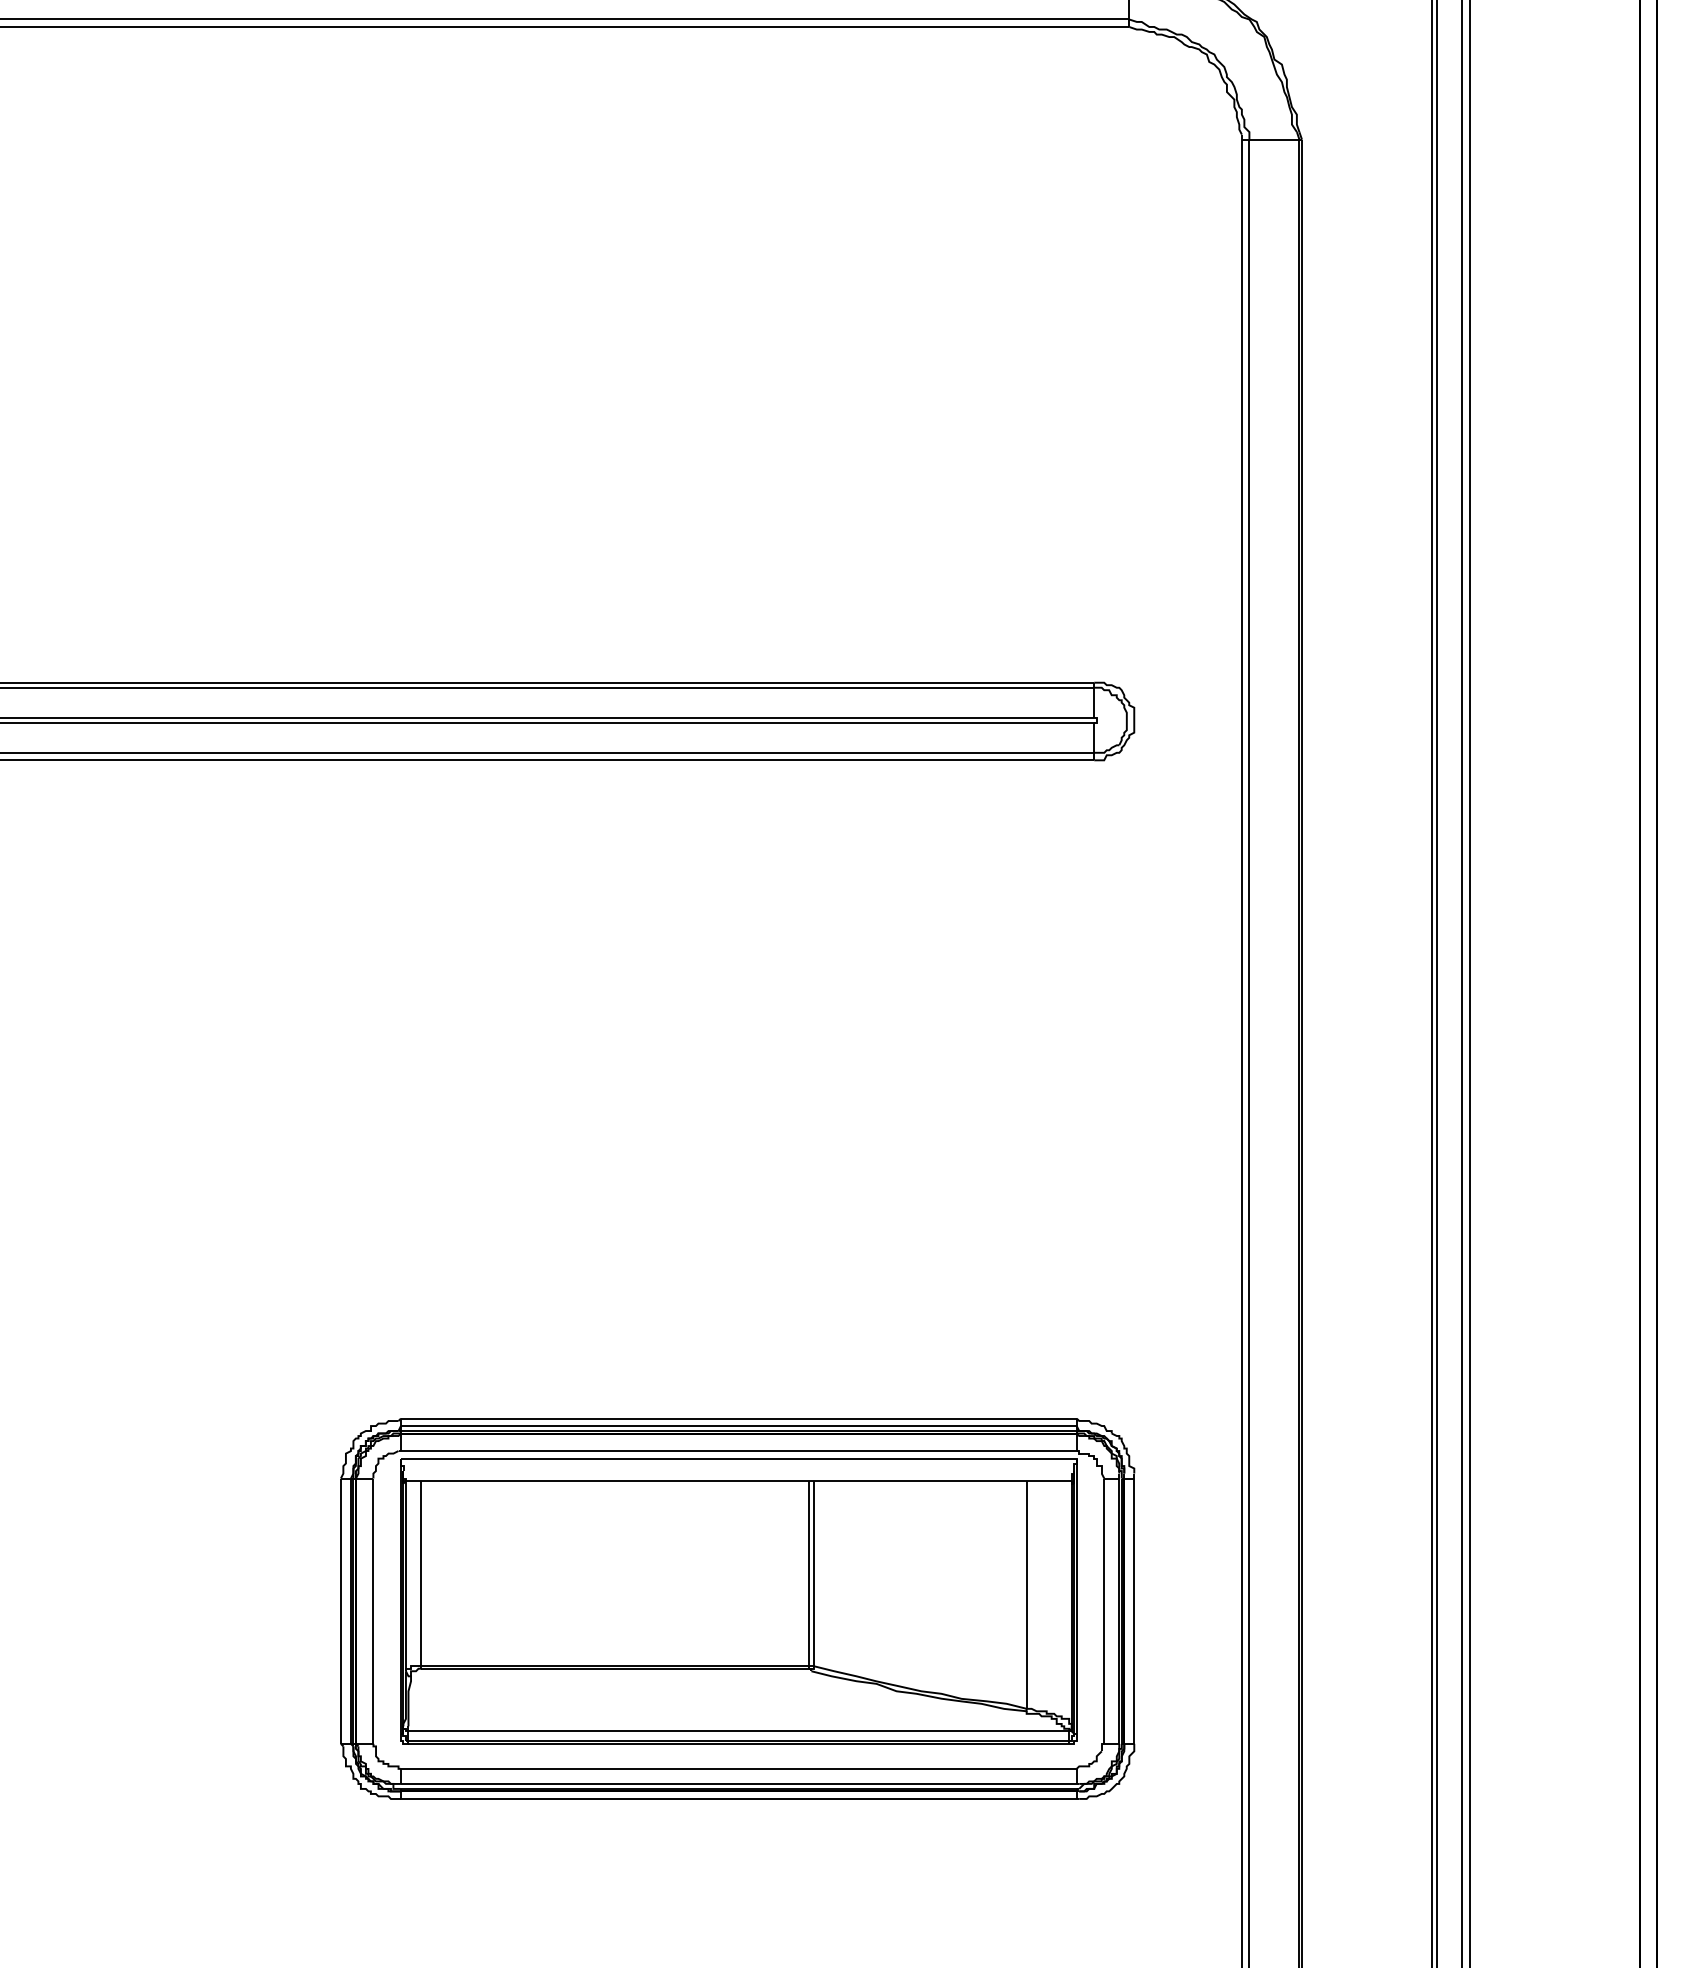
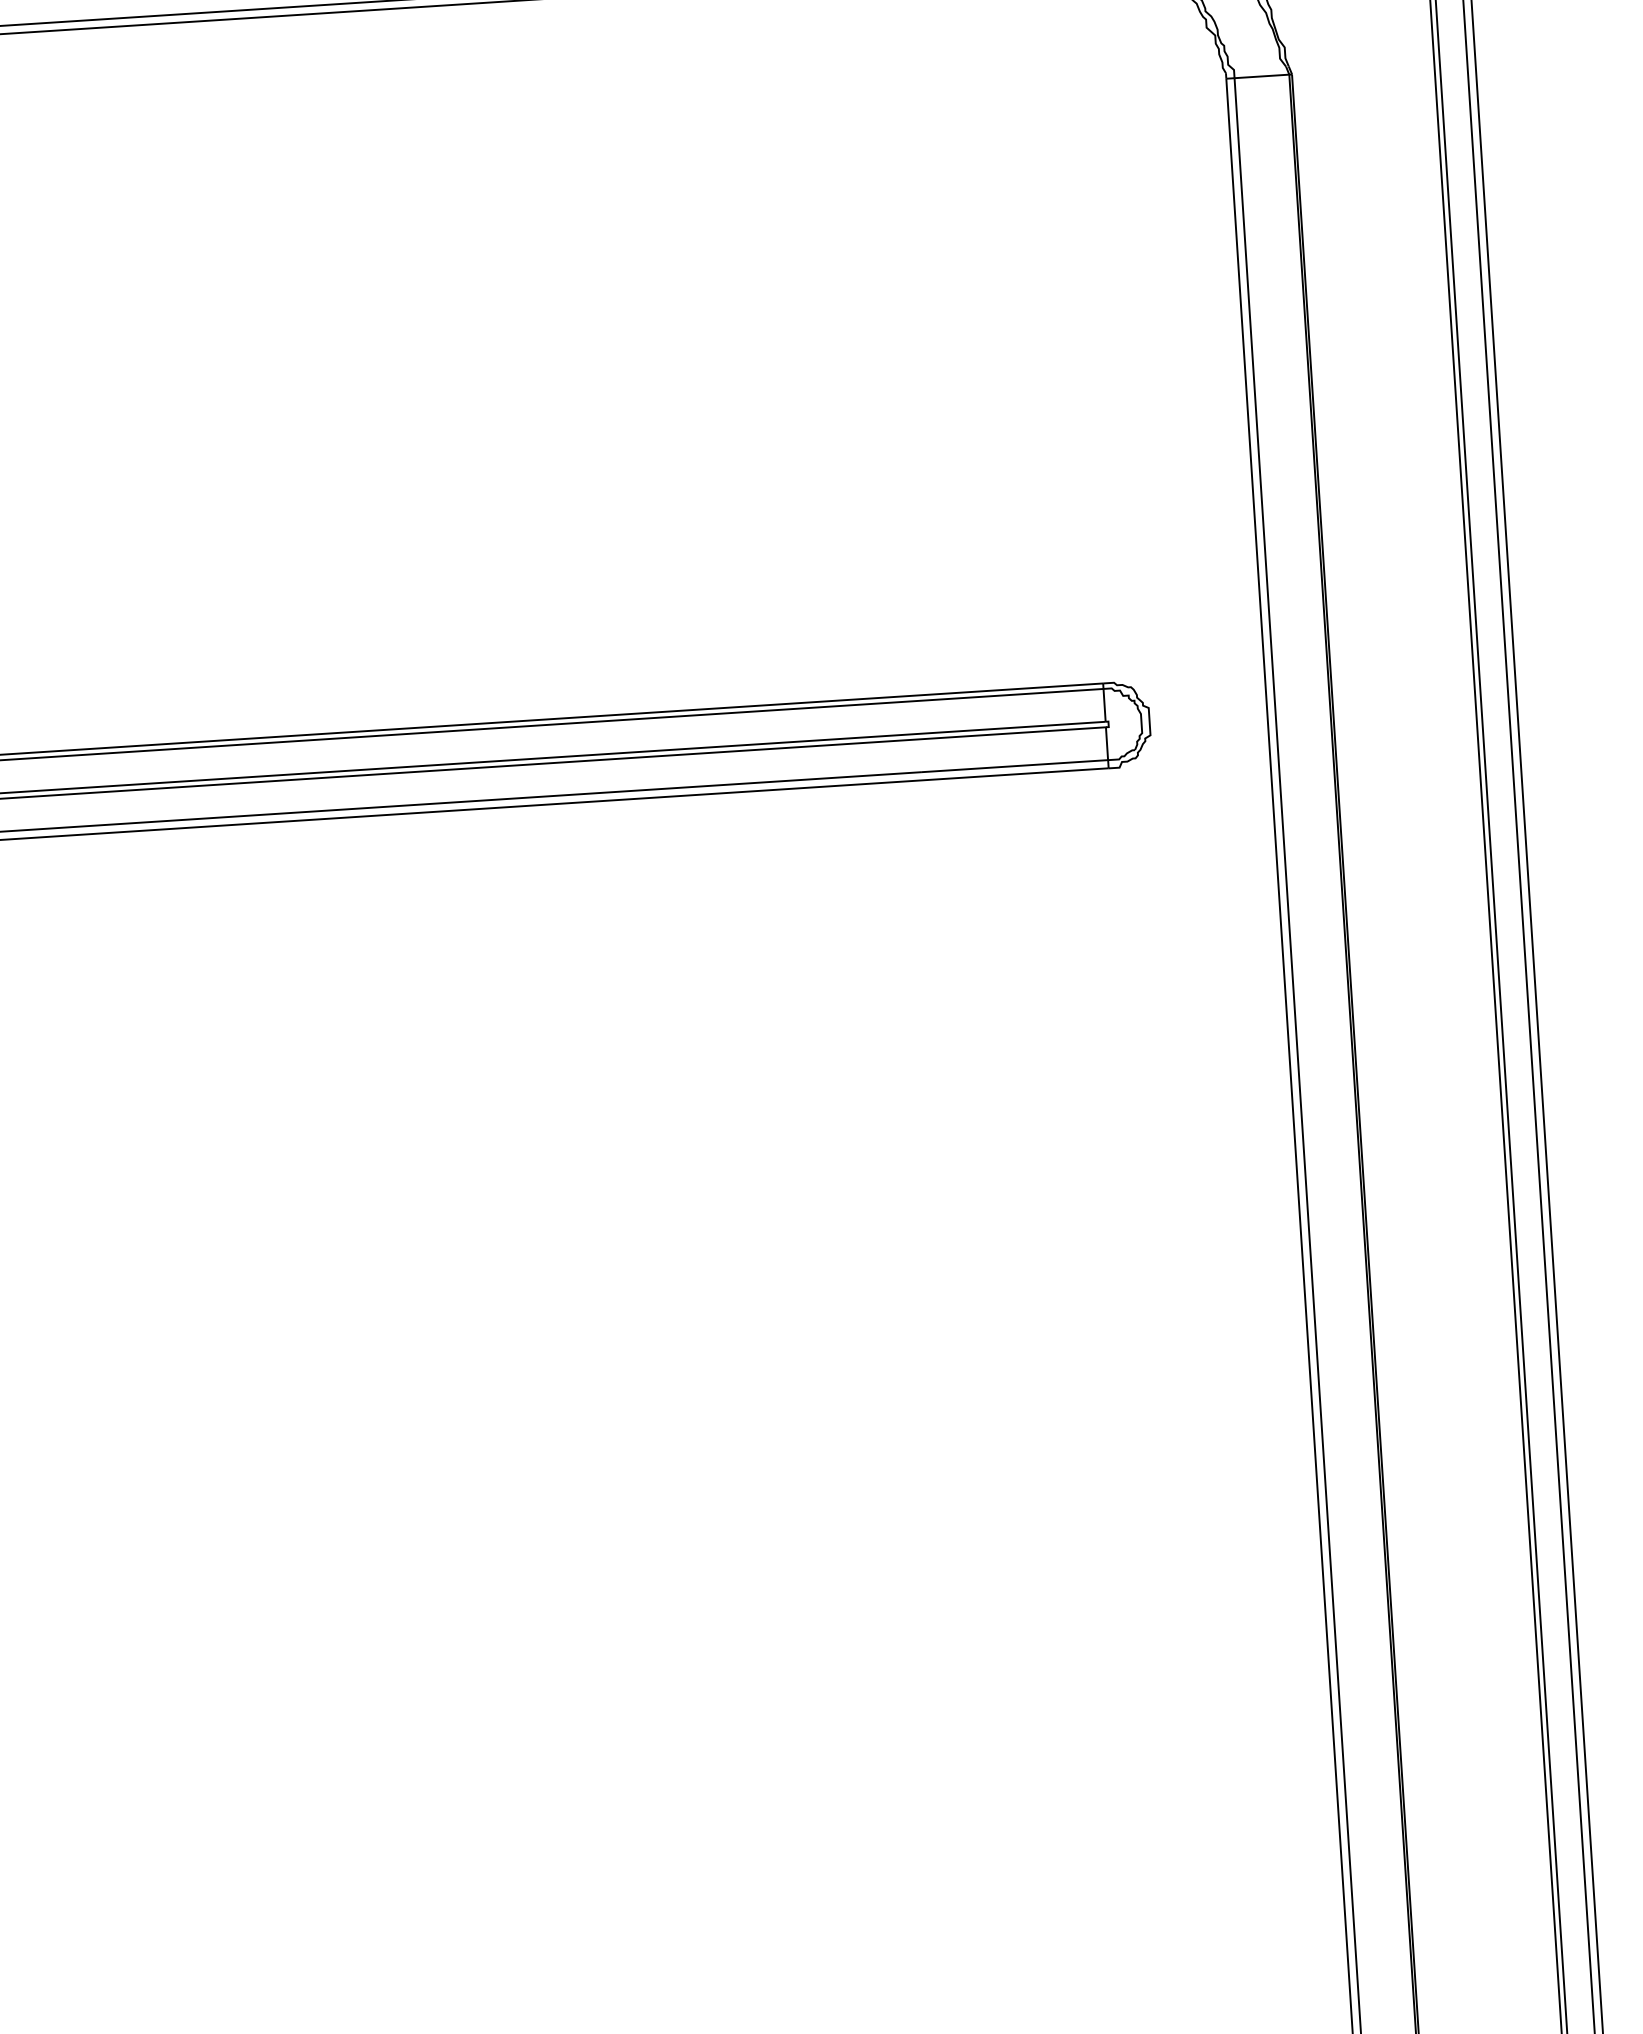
part: (737, 1608) -> (778, 1721), removed

